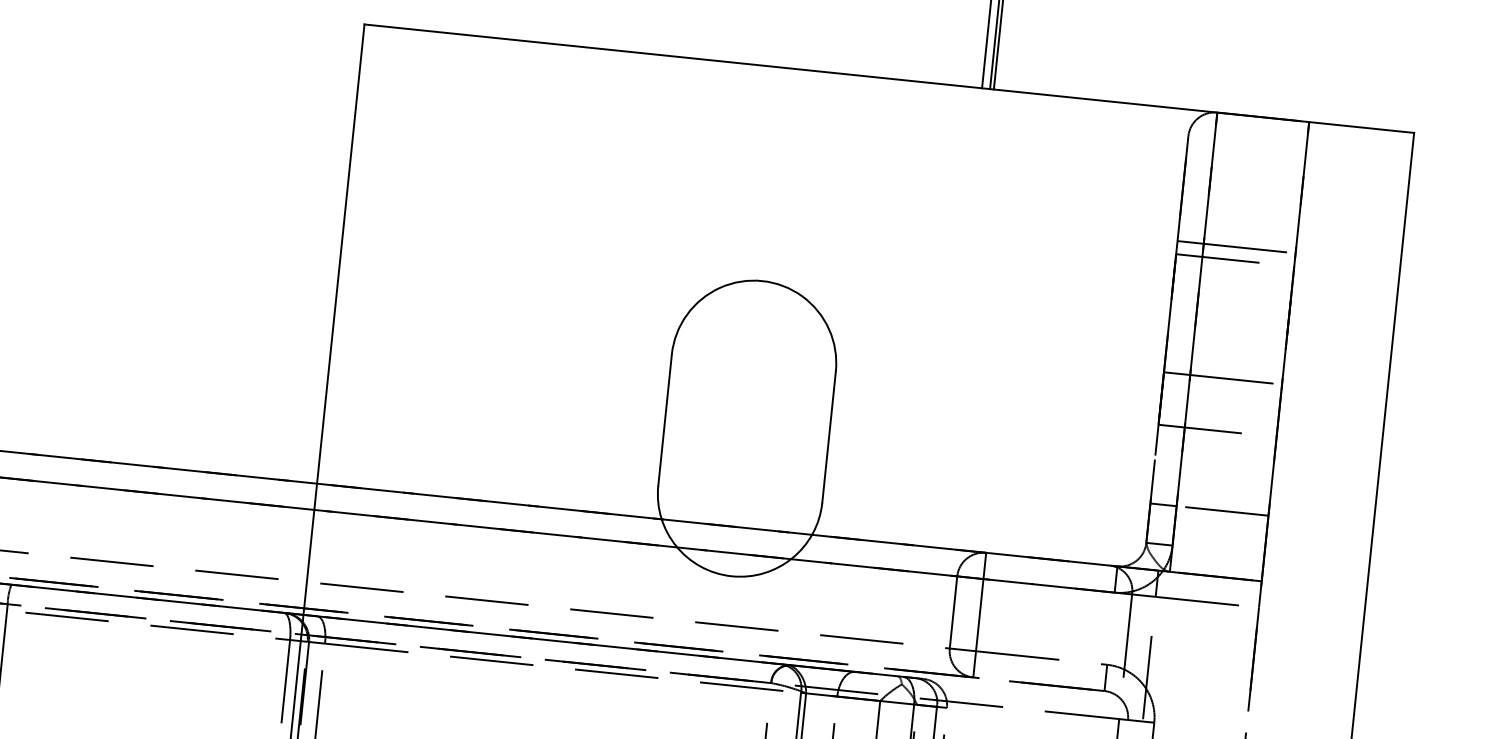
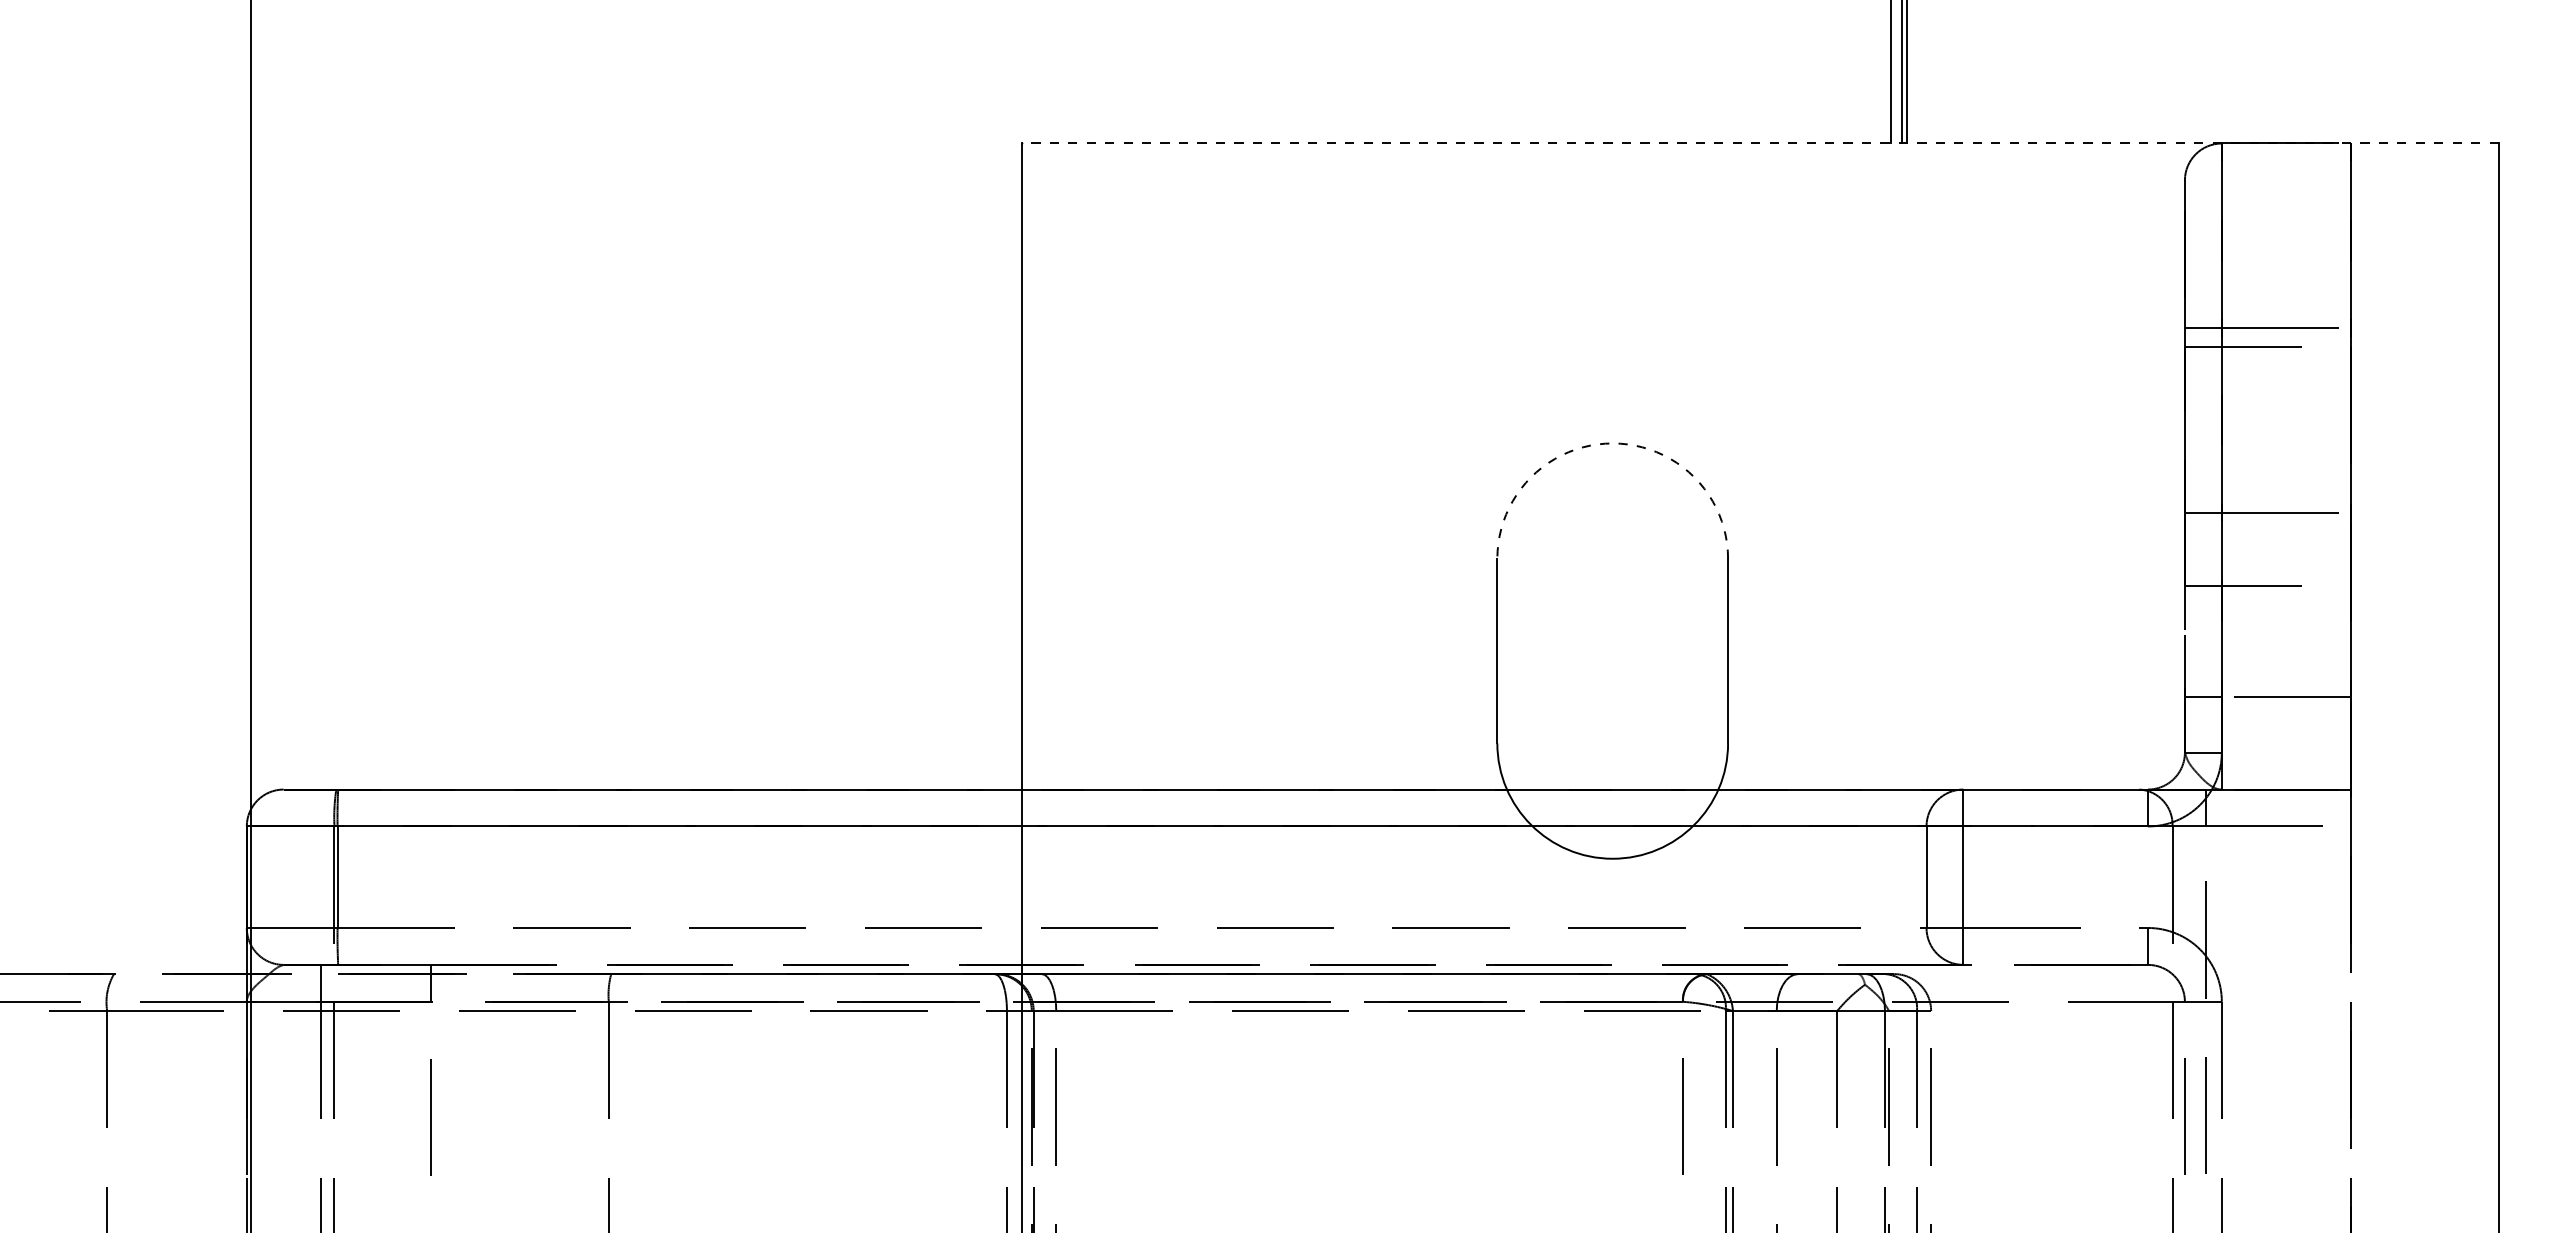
line: (888, 78) -> (1759, 143), solid -> dashed
arc: (762, 281) -> (1612, 443), solid -> dashed

